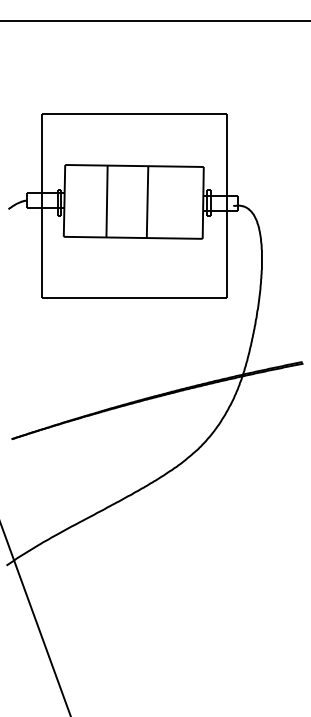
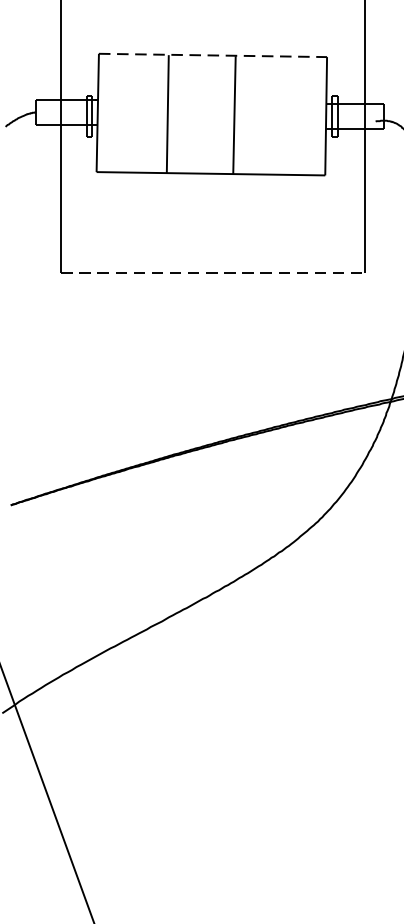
line: (135, 166) -> (214, 56), solid -> dashed
line: (135, 298) -> (214, 273), solid -> dashed

